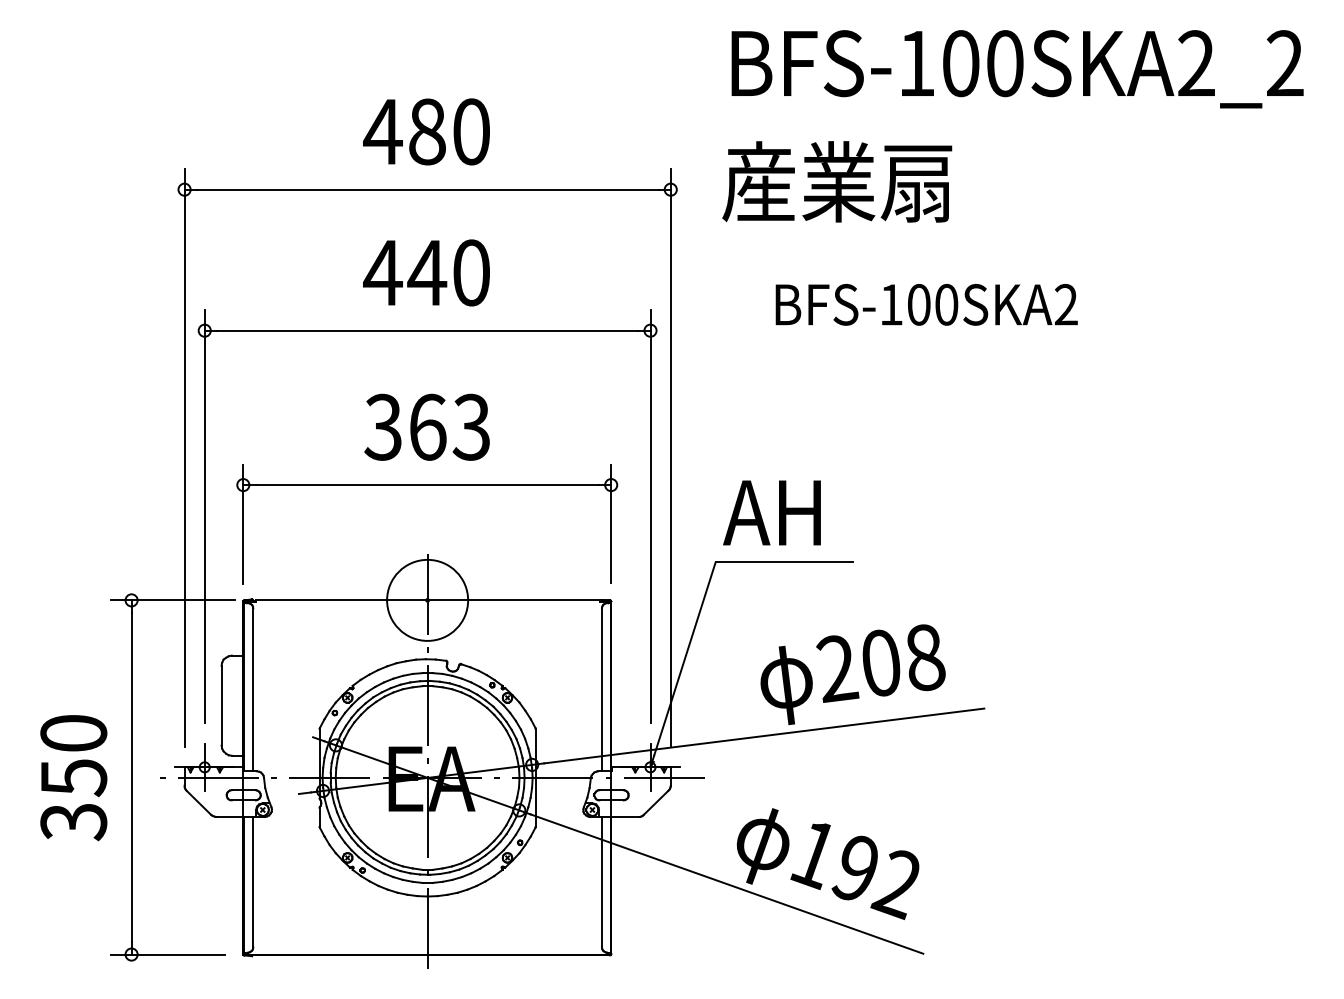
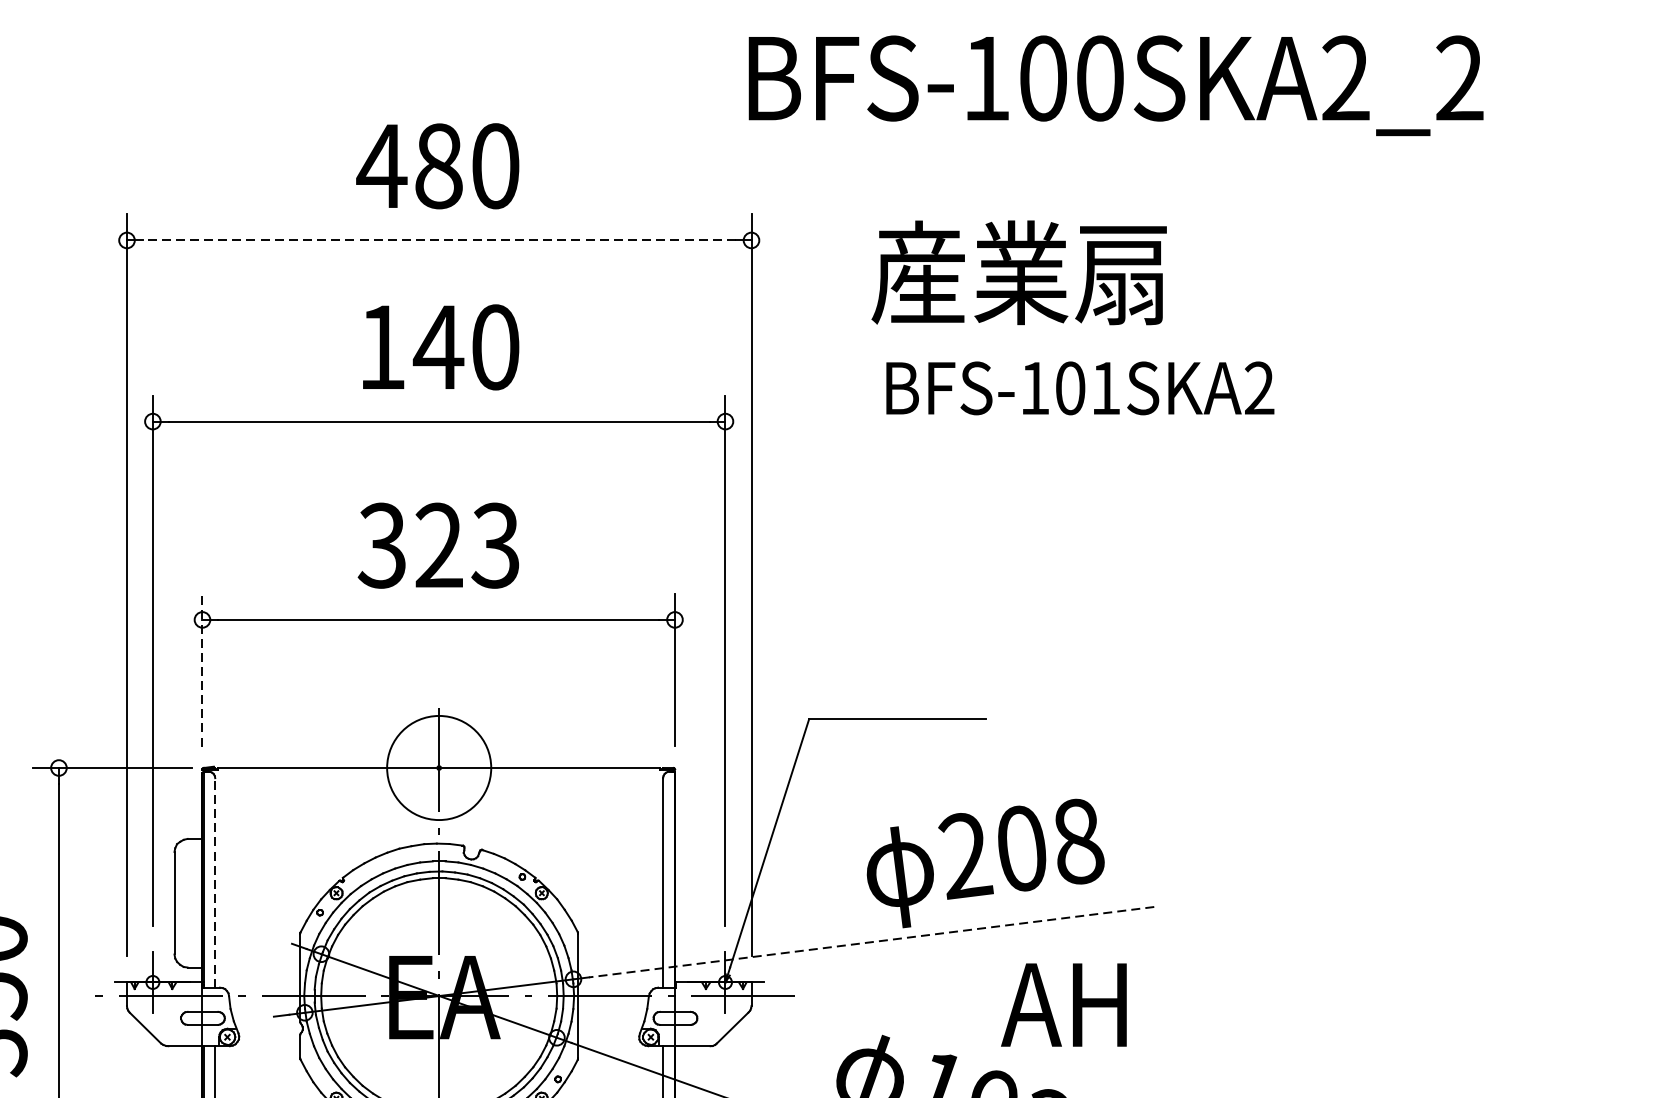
text: (1017, 69) -> (1115, 86), moved
text: (837, 181) -> (1019, 272), moved
line: (427, 189) -> (439, 240), solid -> dashed
text: (382, 272) -> (381, 346), 440 -> 140
text: (946, 304) -> (1105, 387), BFS-100SKA2 -> BFS-101SKA2
text: (427, 426) -> (439, 544), 363 -> 323
text: (771, 512) -> (1063, 1004), moved
line: (243, 523) -> (202, 669), solid -> dashed
line: (253, 689) -> (215, 882), solid -> dashed
line: (764, 735) -> (871, 941), solid -> dashed

